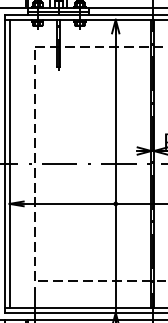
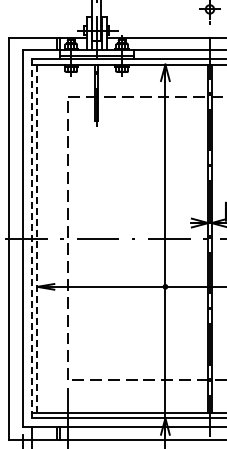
line: (4, 163) -> (31, 238), solid -> dashed
line: (9, 164) -> (37, 239), solid -> dashed

